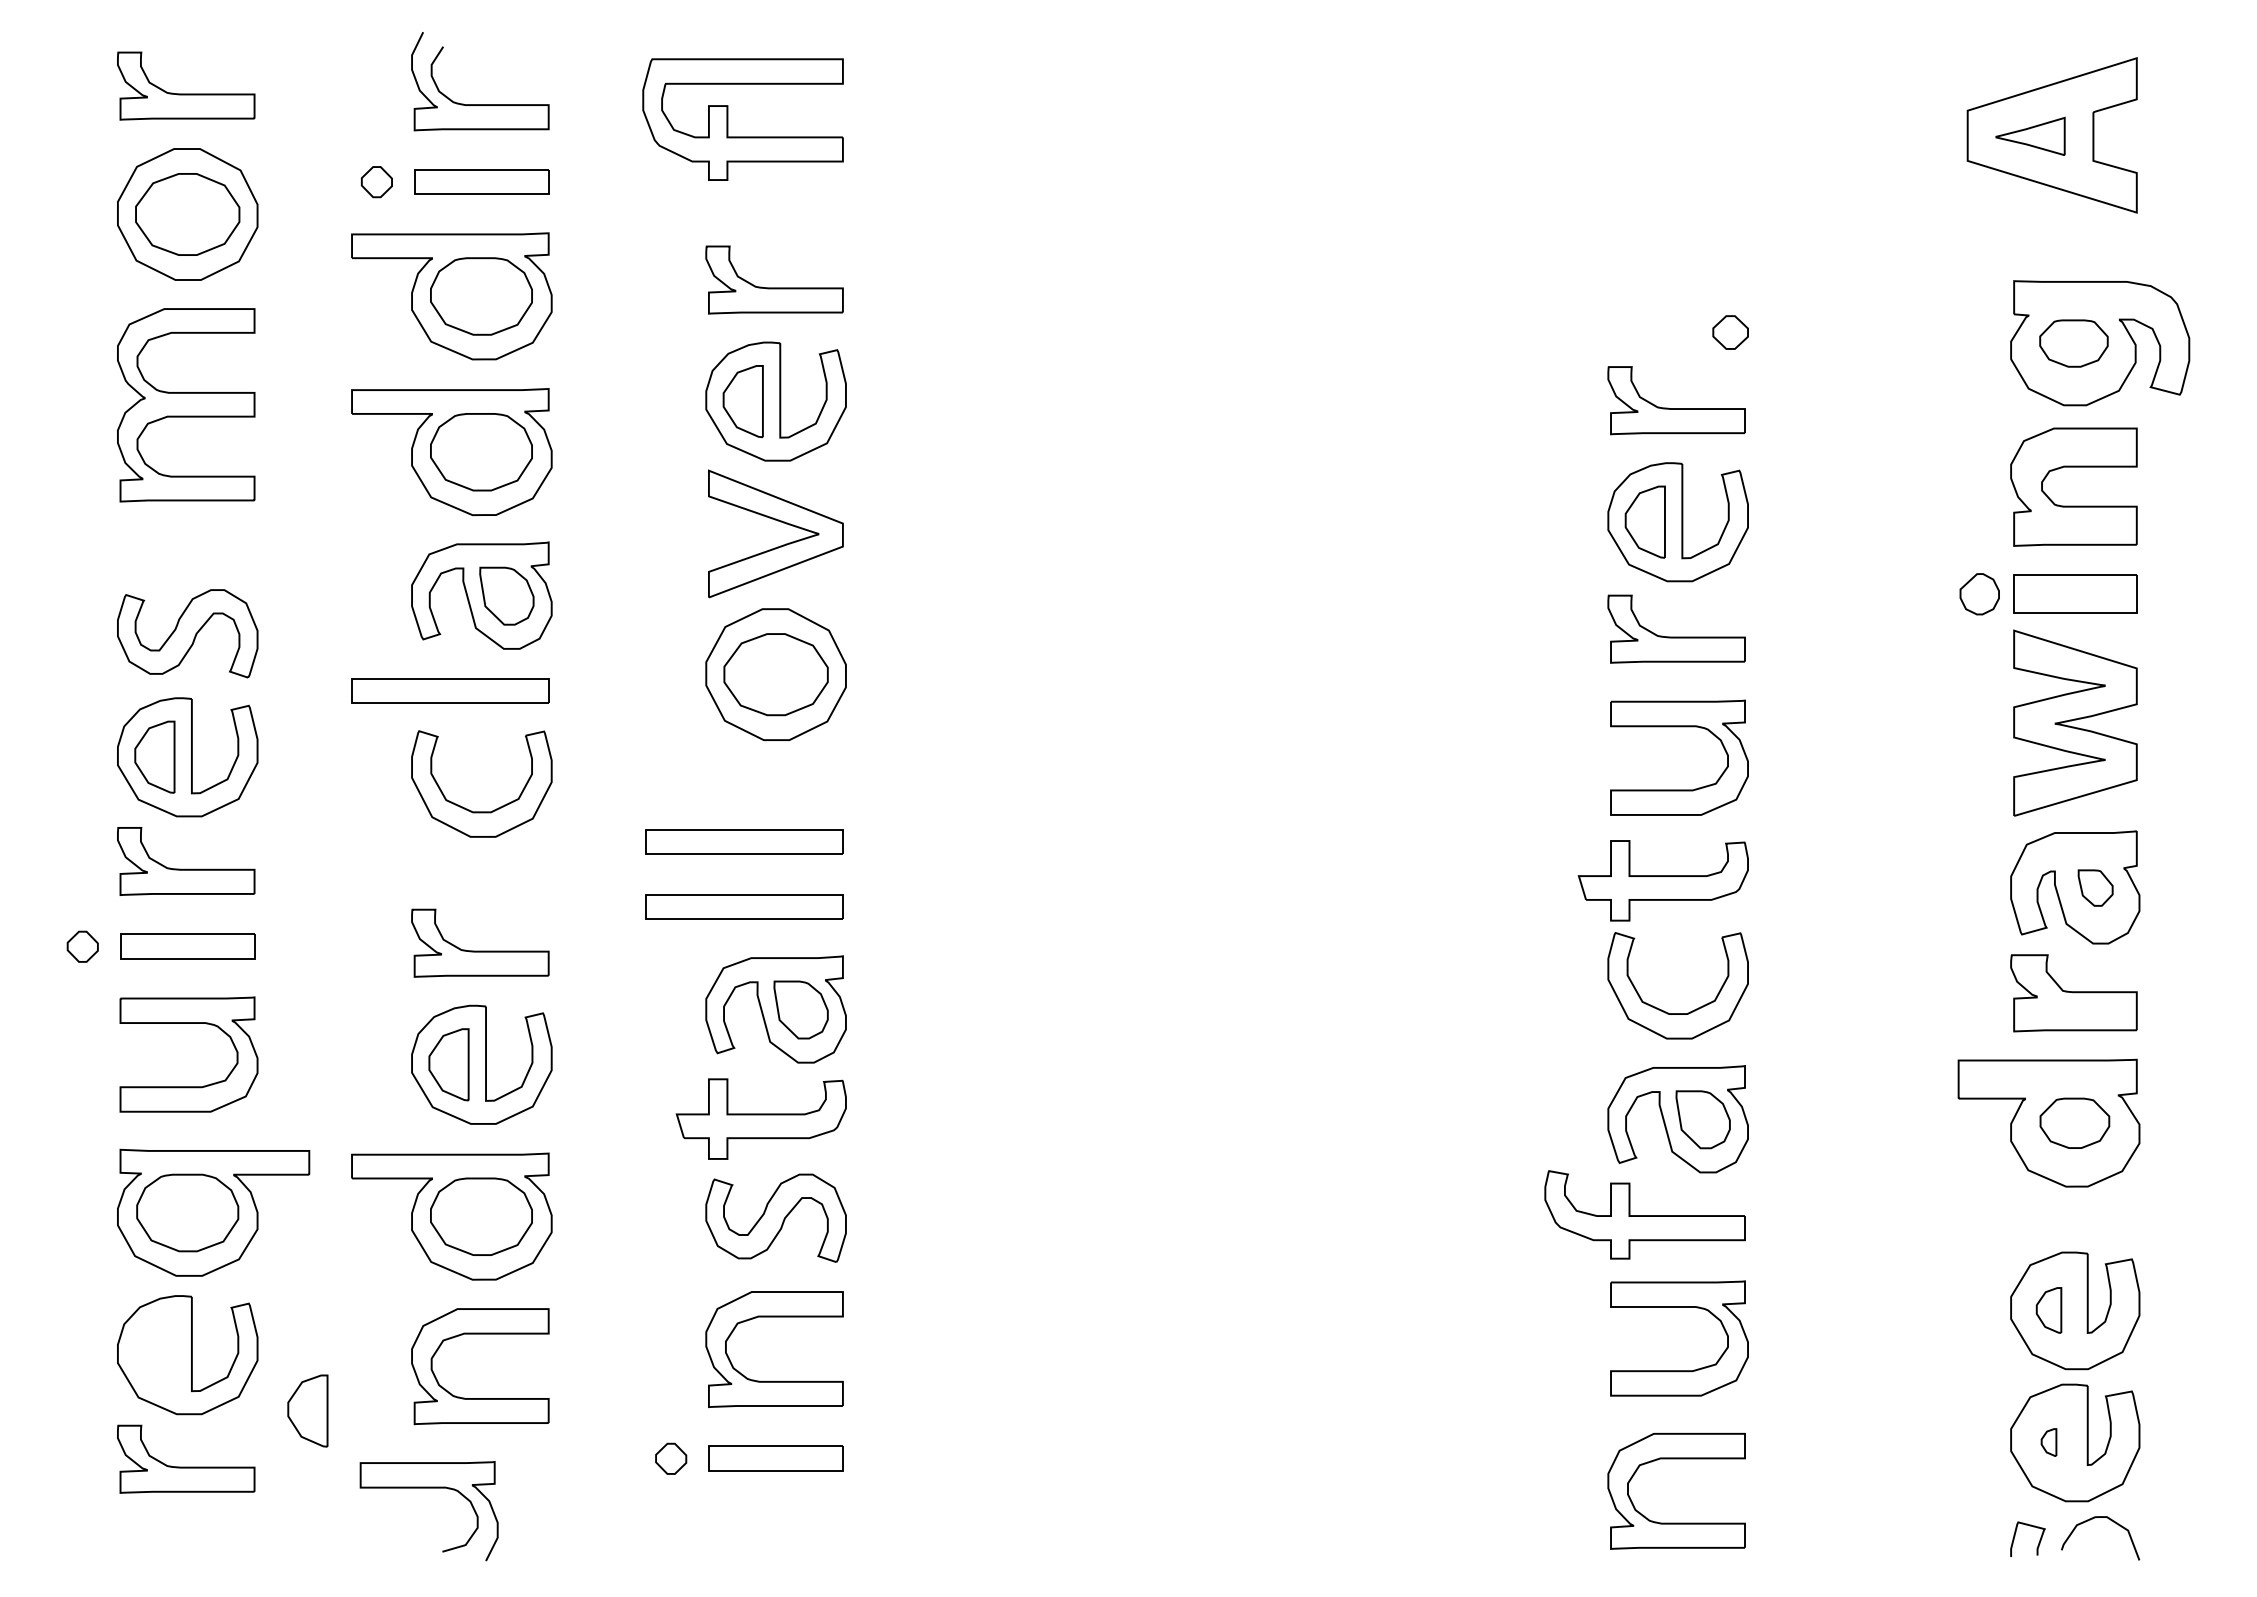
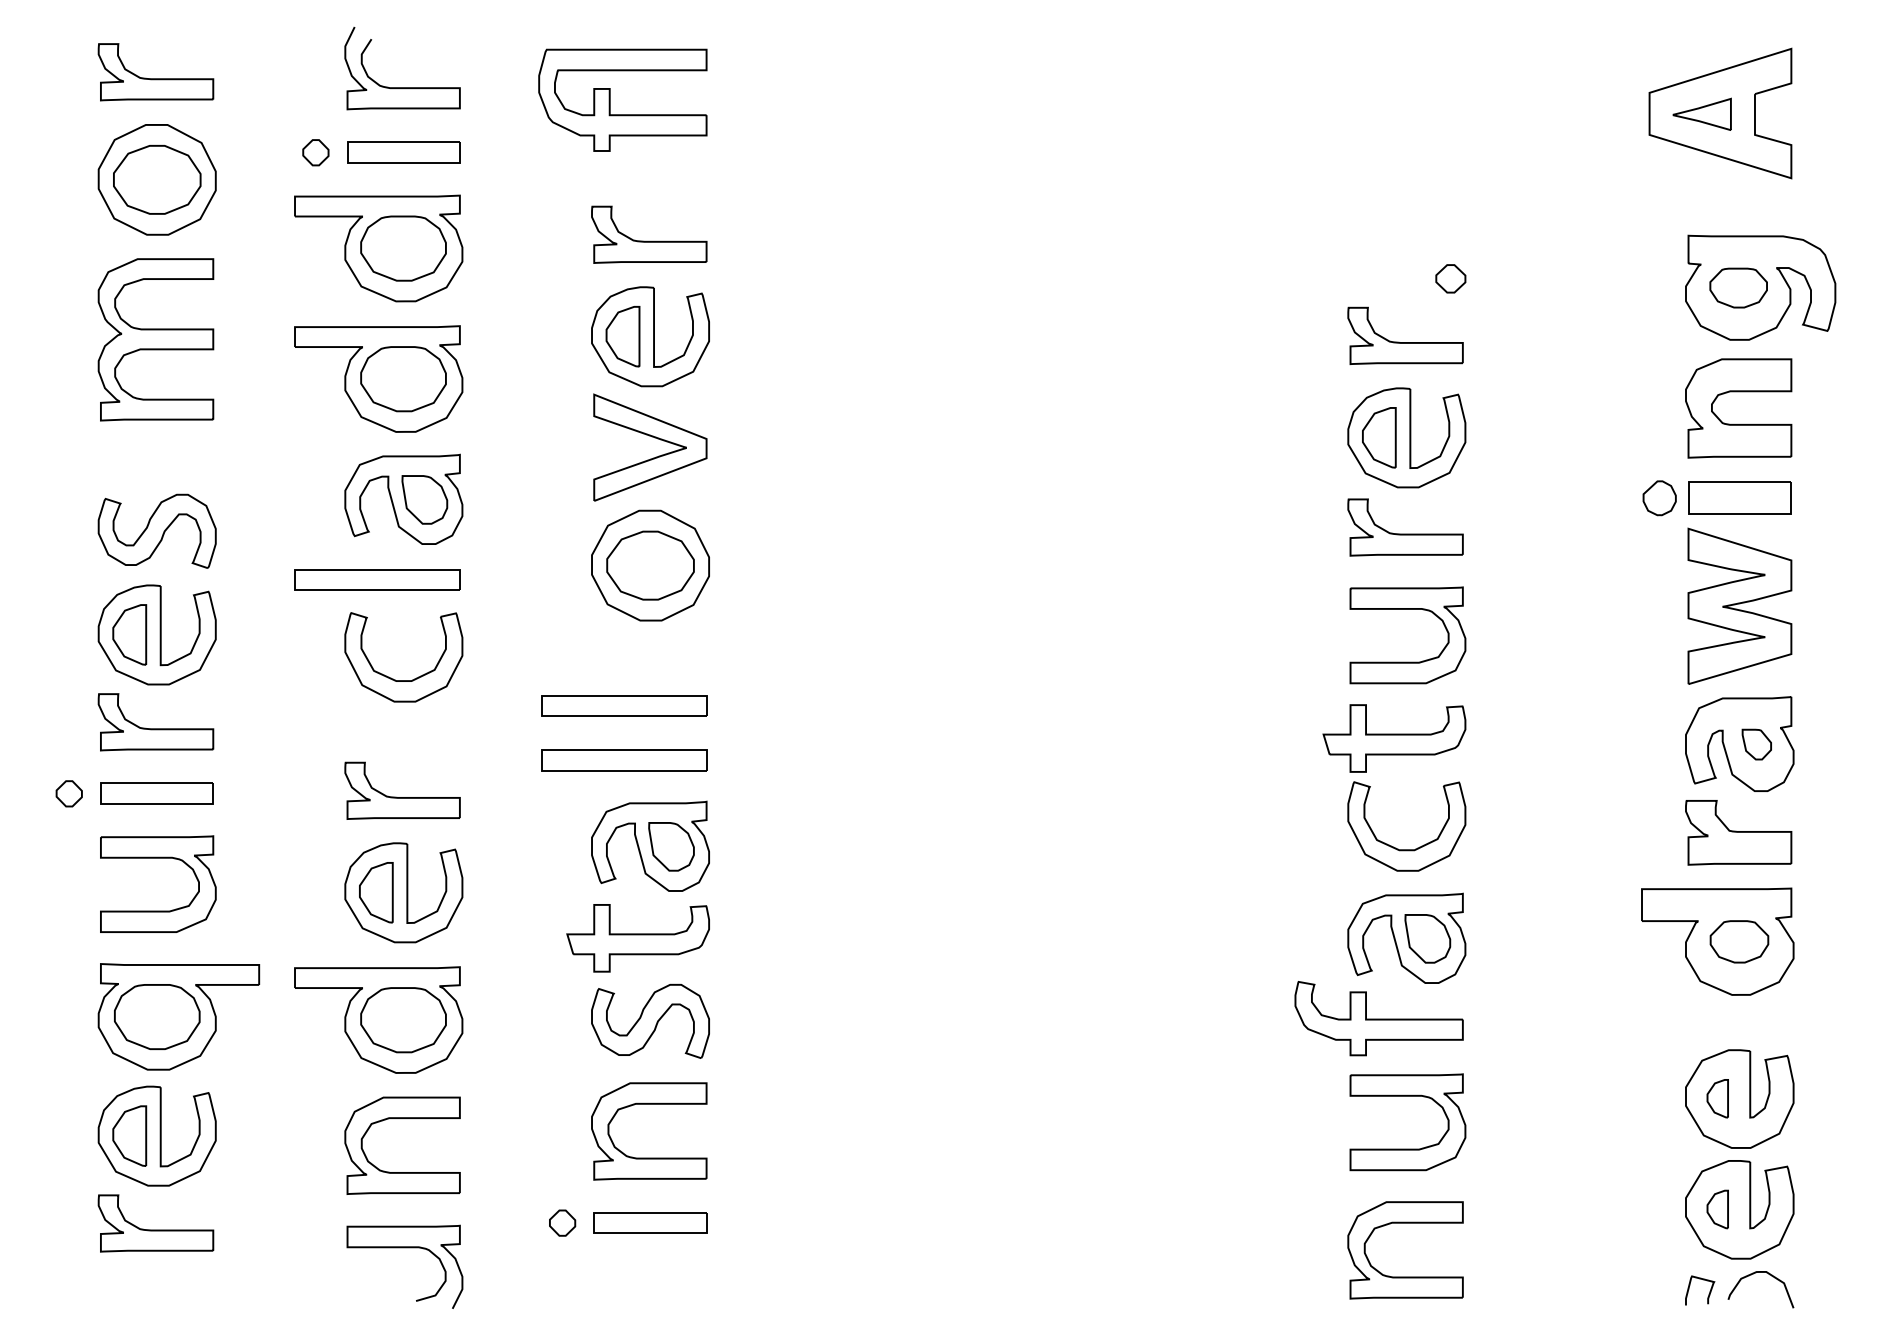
part: (307, 1410) -> (129, 1135), moved
part: (2048, 1442) -> (1717, 1209), size x1.67
curve: (428, 1488) -> (404, 1247), moved

